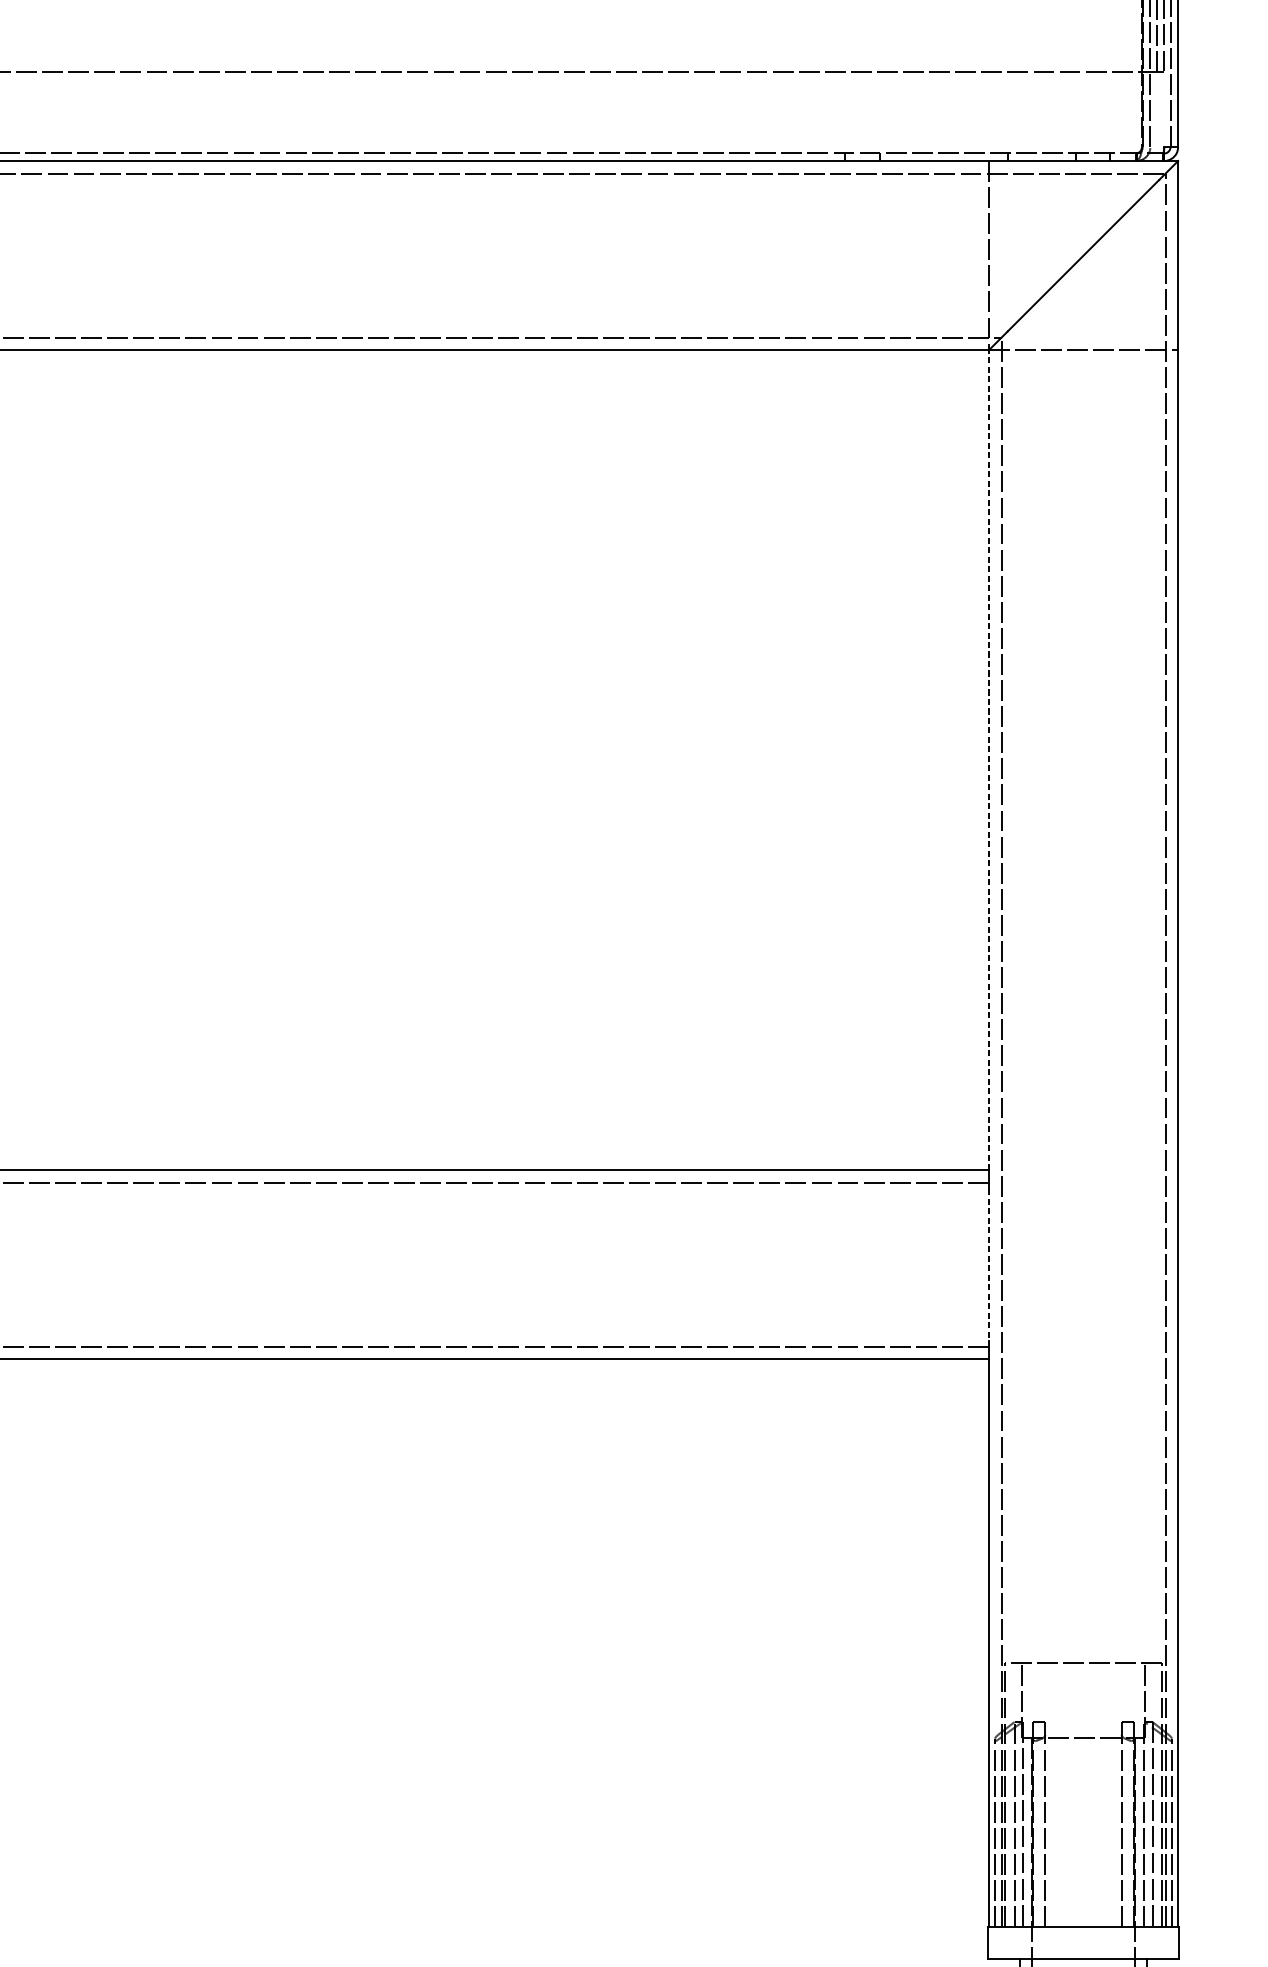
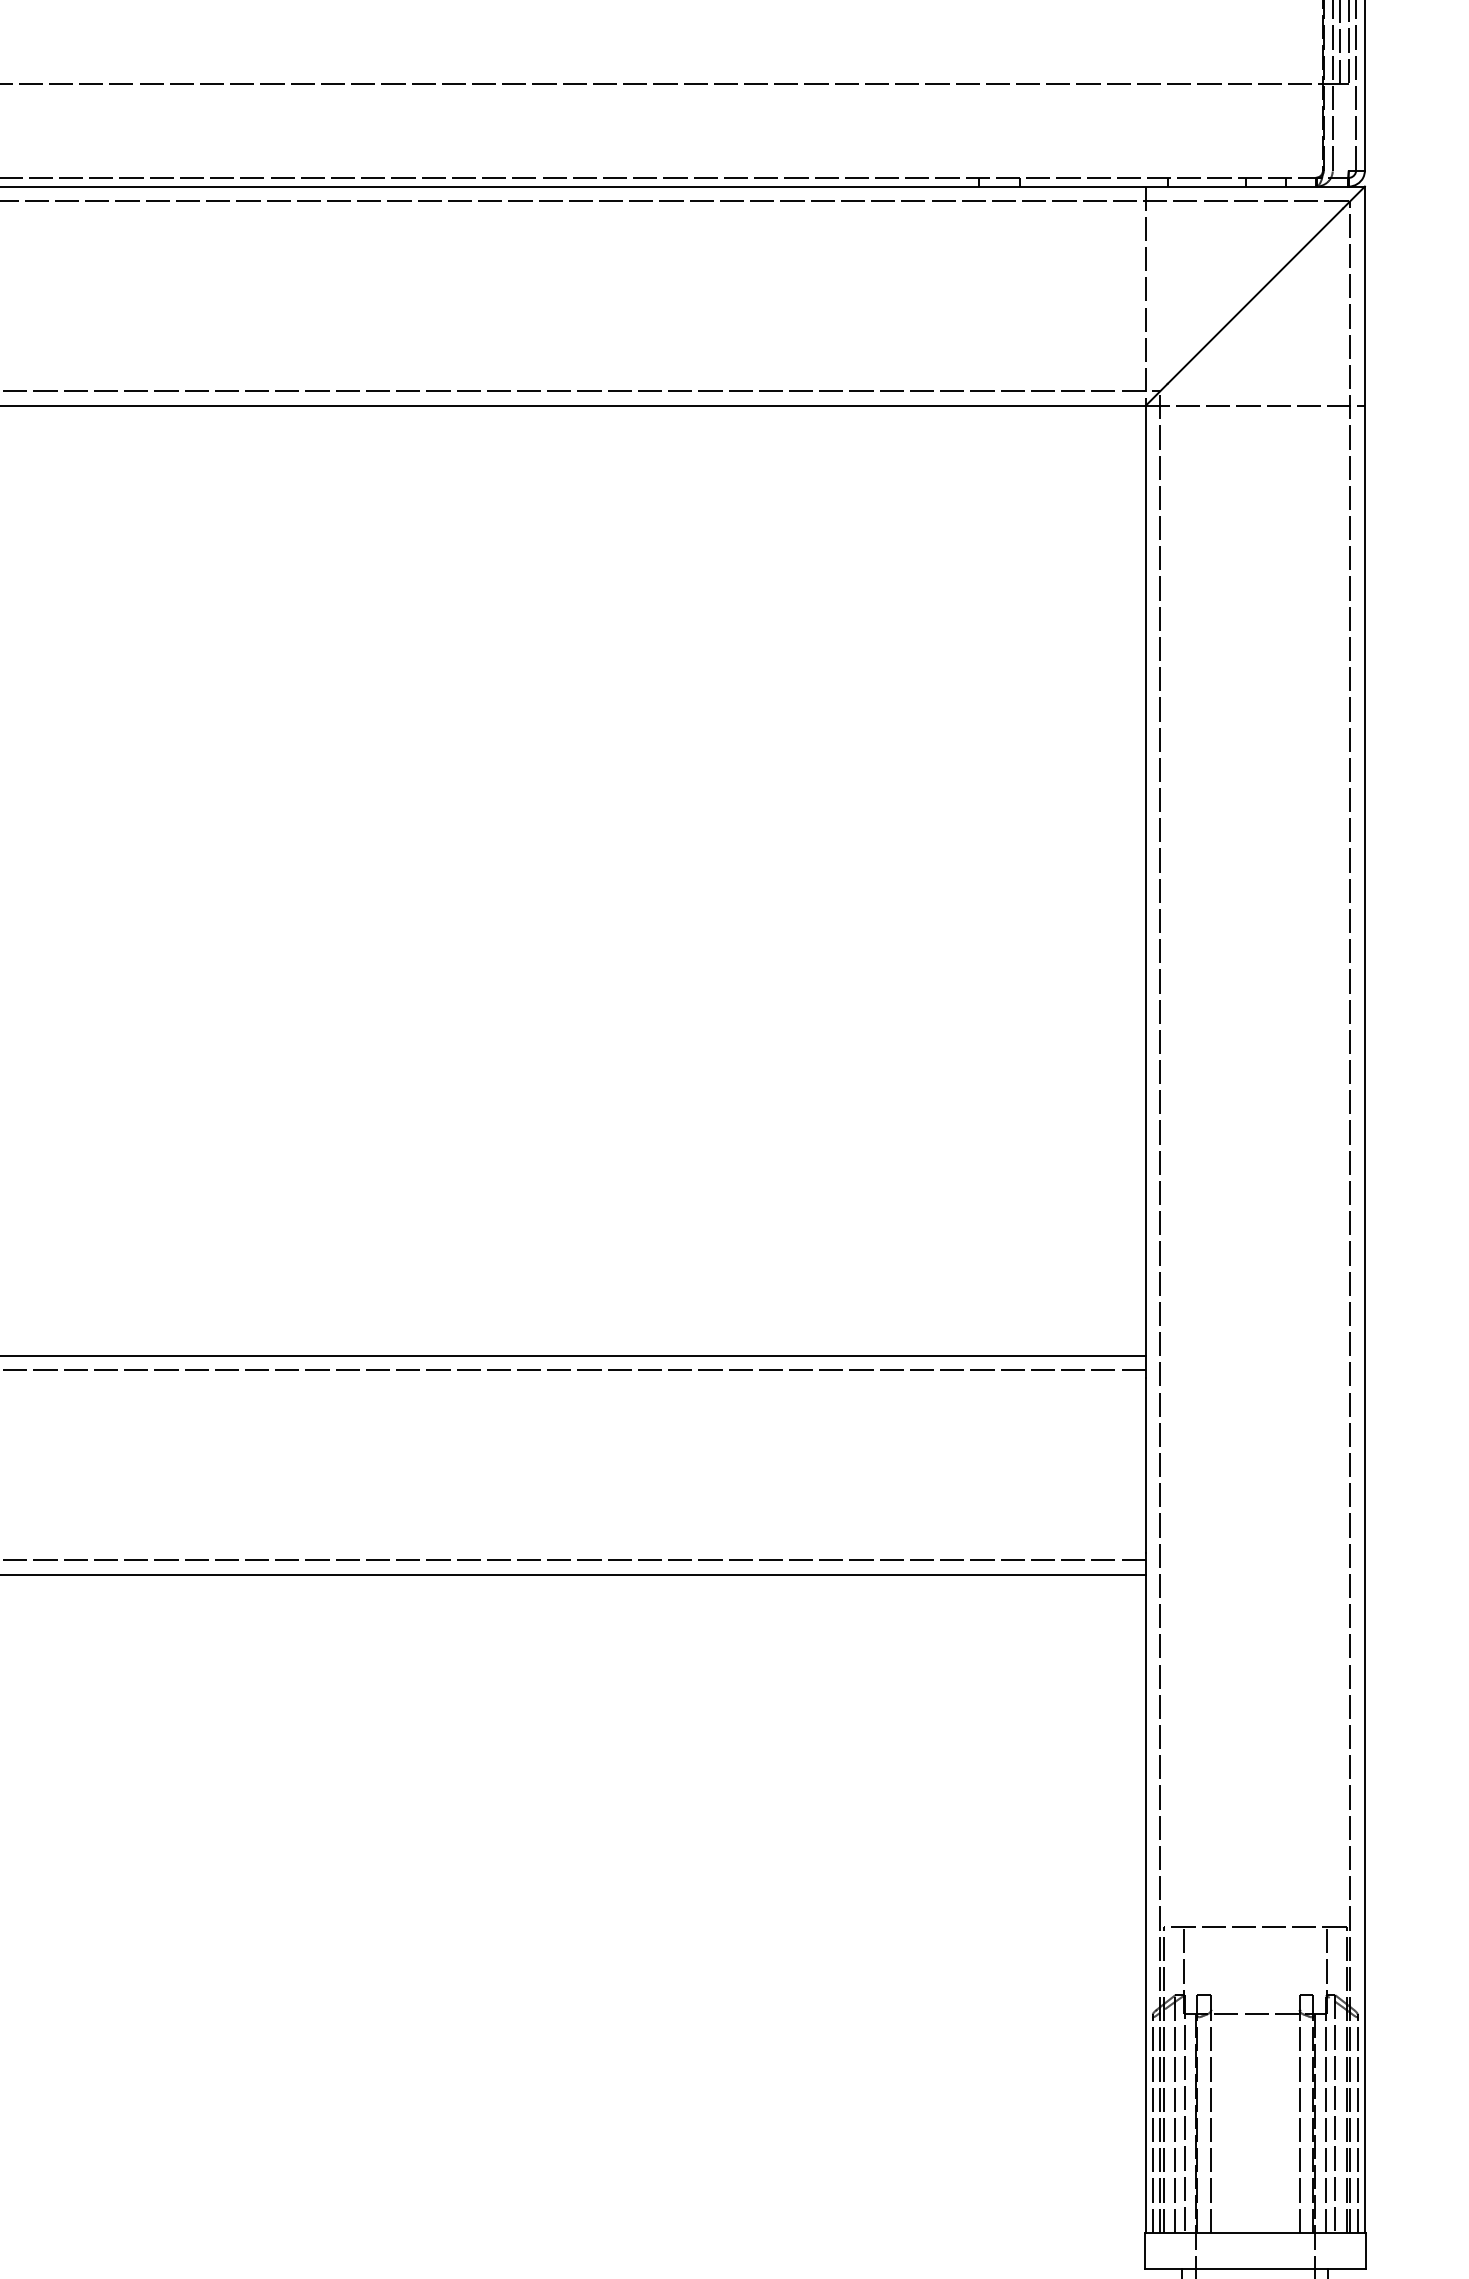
line: (988, 759) -> (1145, 880), dashed -> solid
line: (988, 1264) -> (1145, 1465), dashed -> solid

